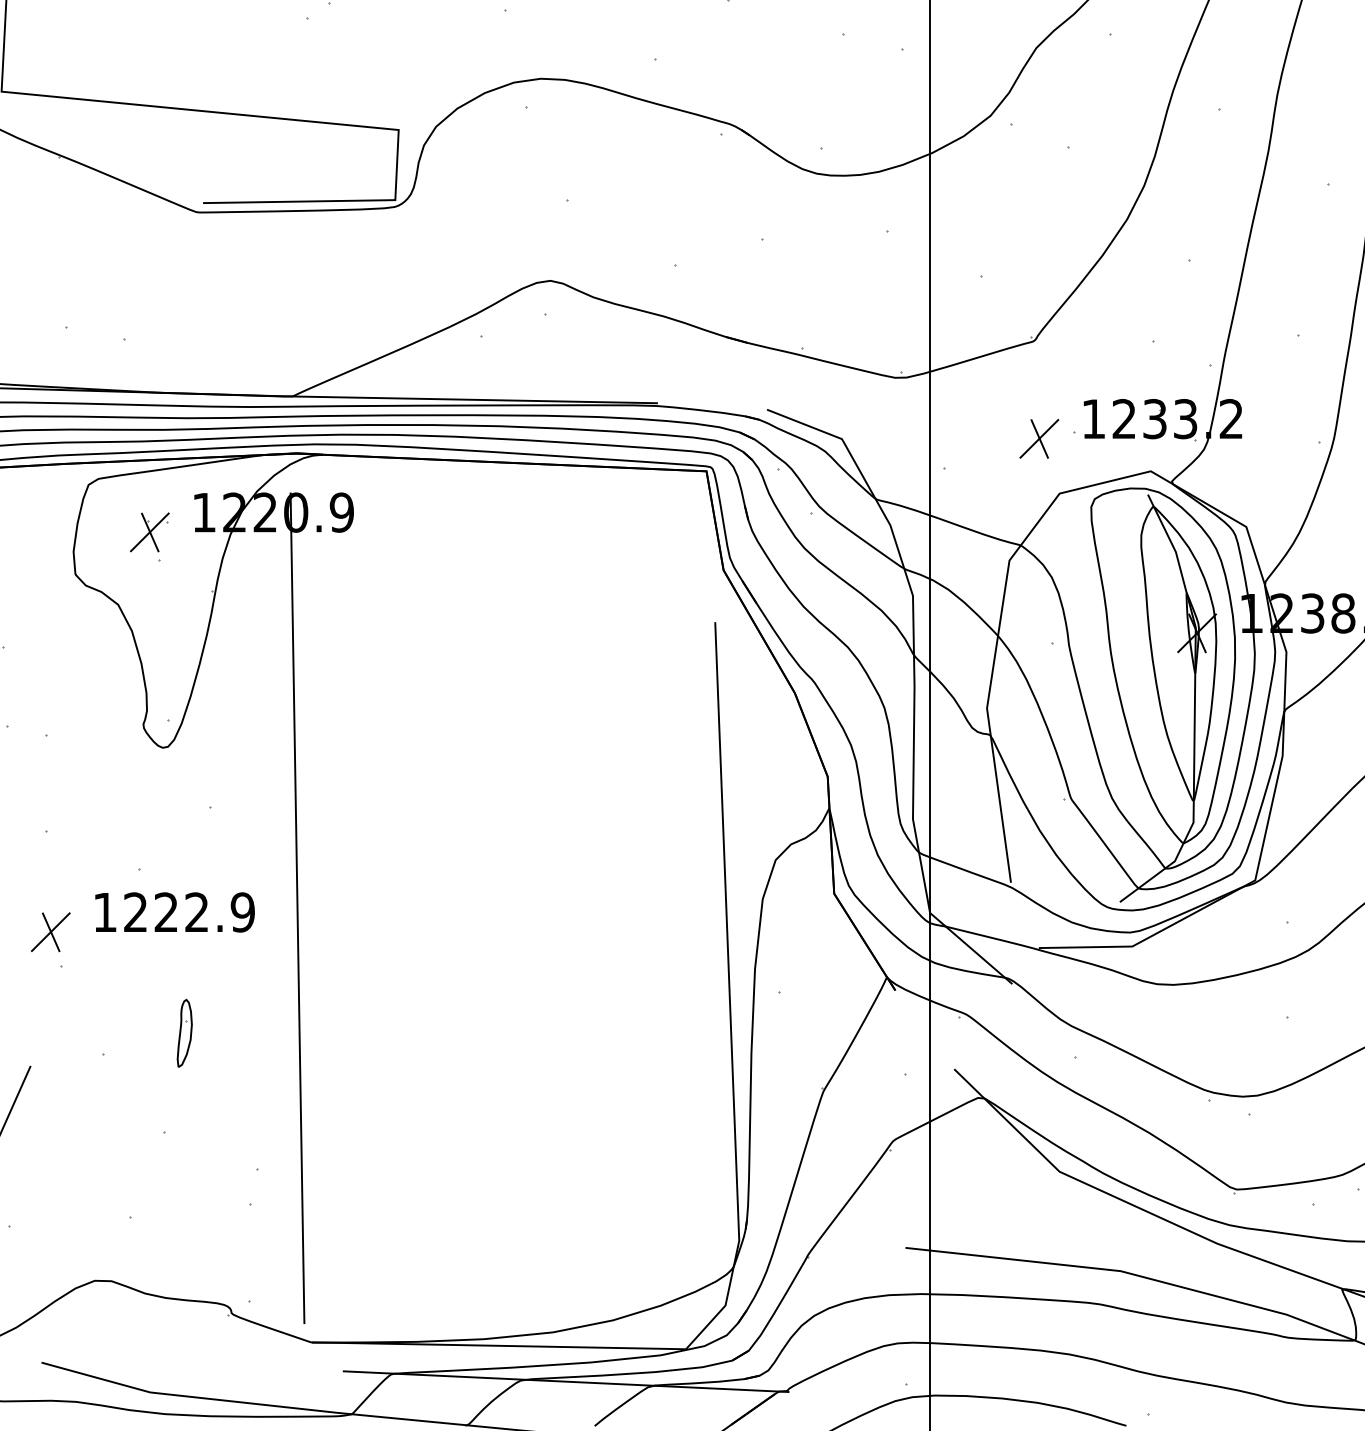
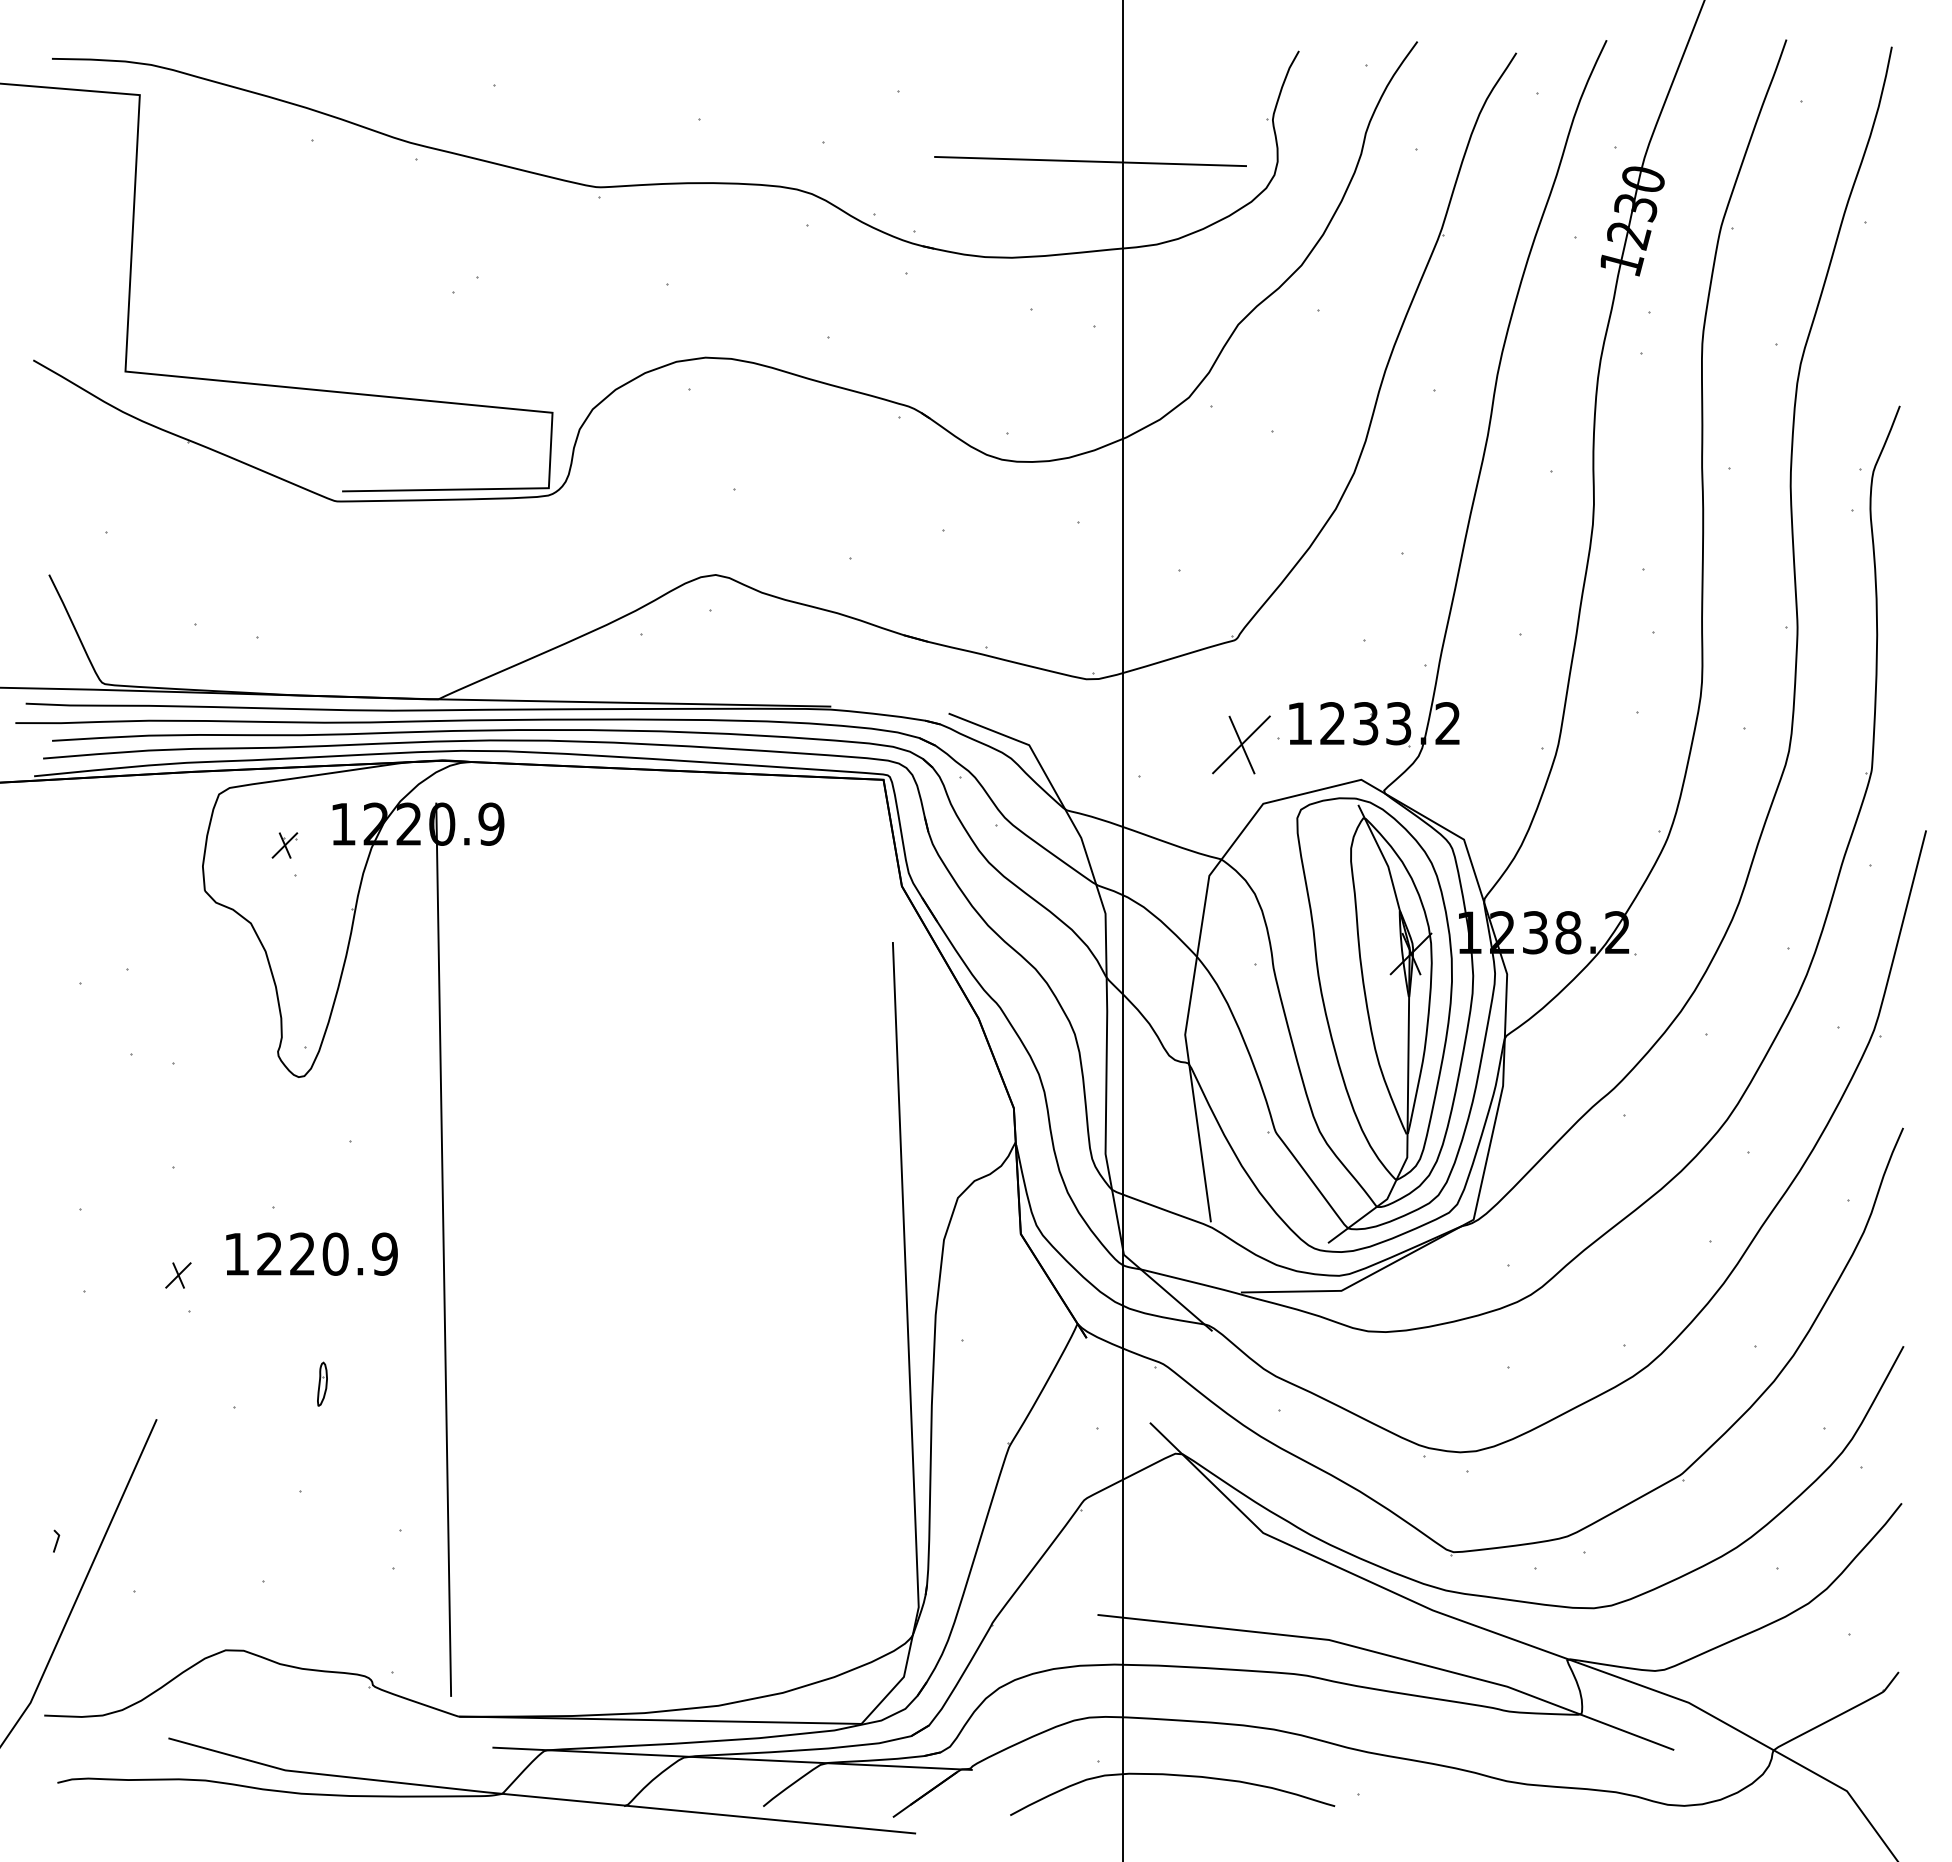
part: (1039, 438) -> (1241, 744), size x1.4
part: (149, 532) -> (284, 845), size x0.6
text: (196, 911) -> (335, 1253), 1222.9 -> 1220.9
part: (50, 932) -> (178, 1275), size x0.6
part: (184, 1033) -> (322, 1384), size x0.6

